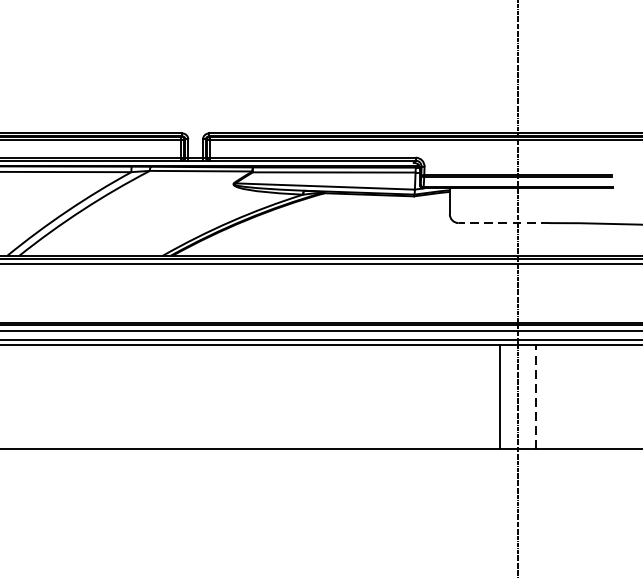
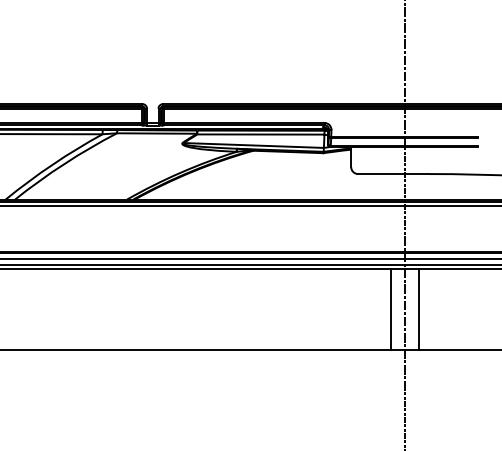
line: (504, 223) -> (393, 174), dashed -> solid
line: (536, 396) -> (418, 309), dashed -> solid

